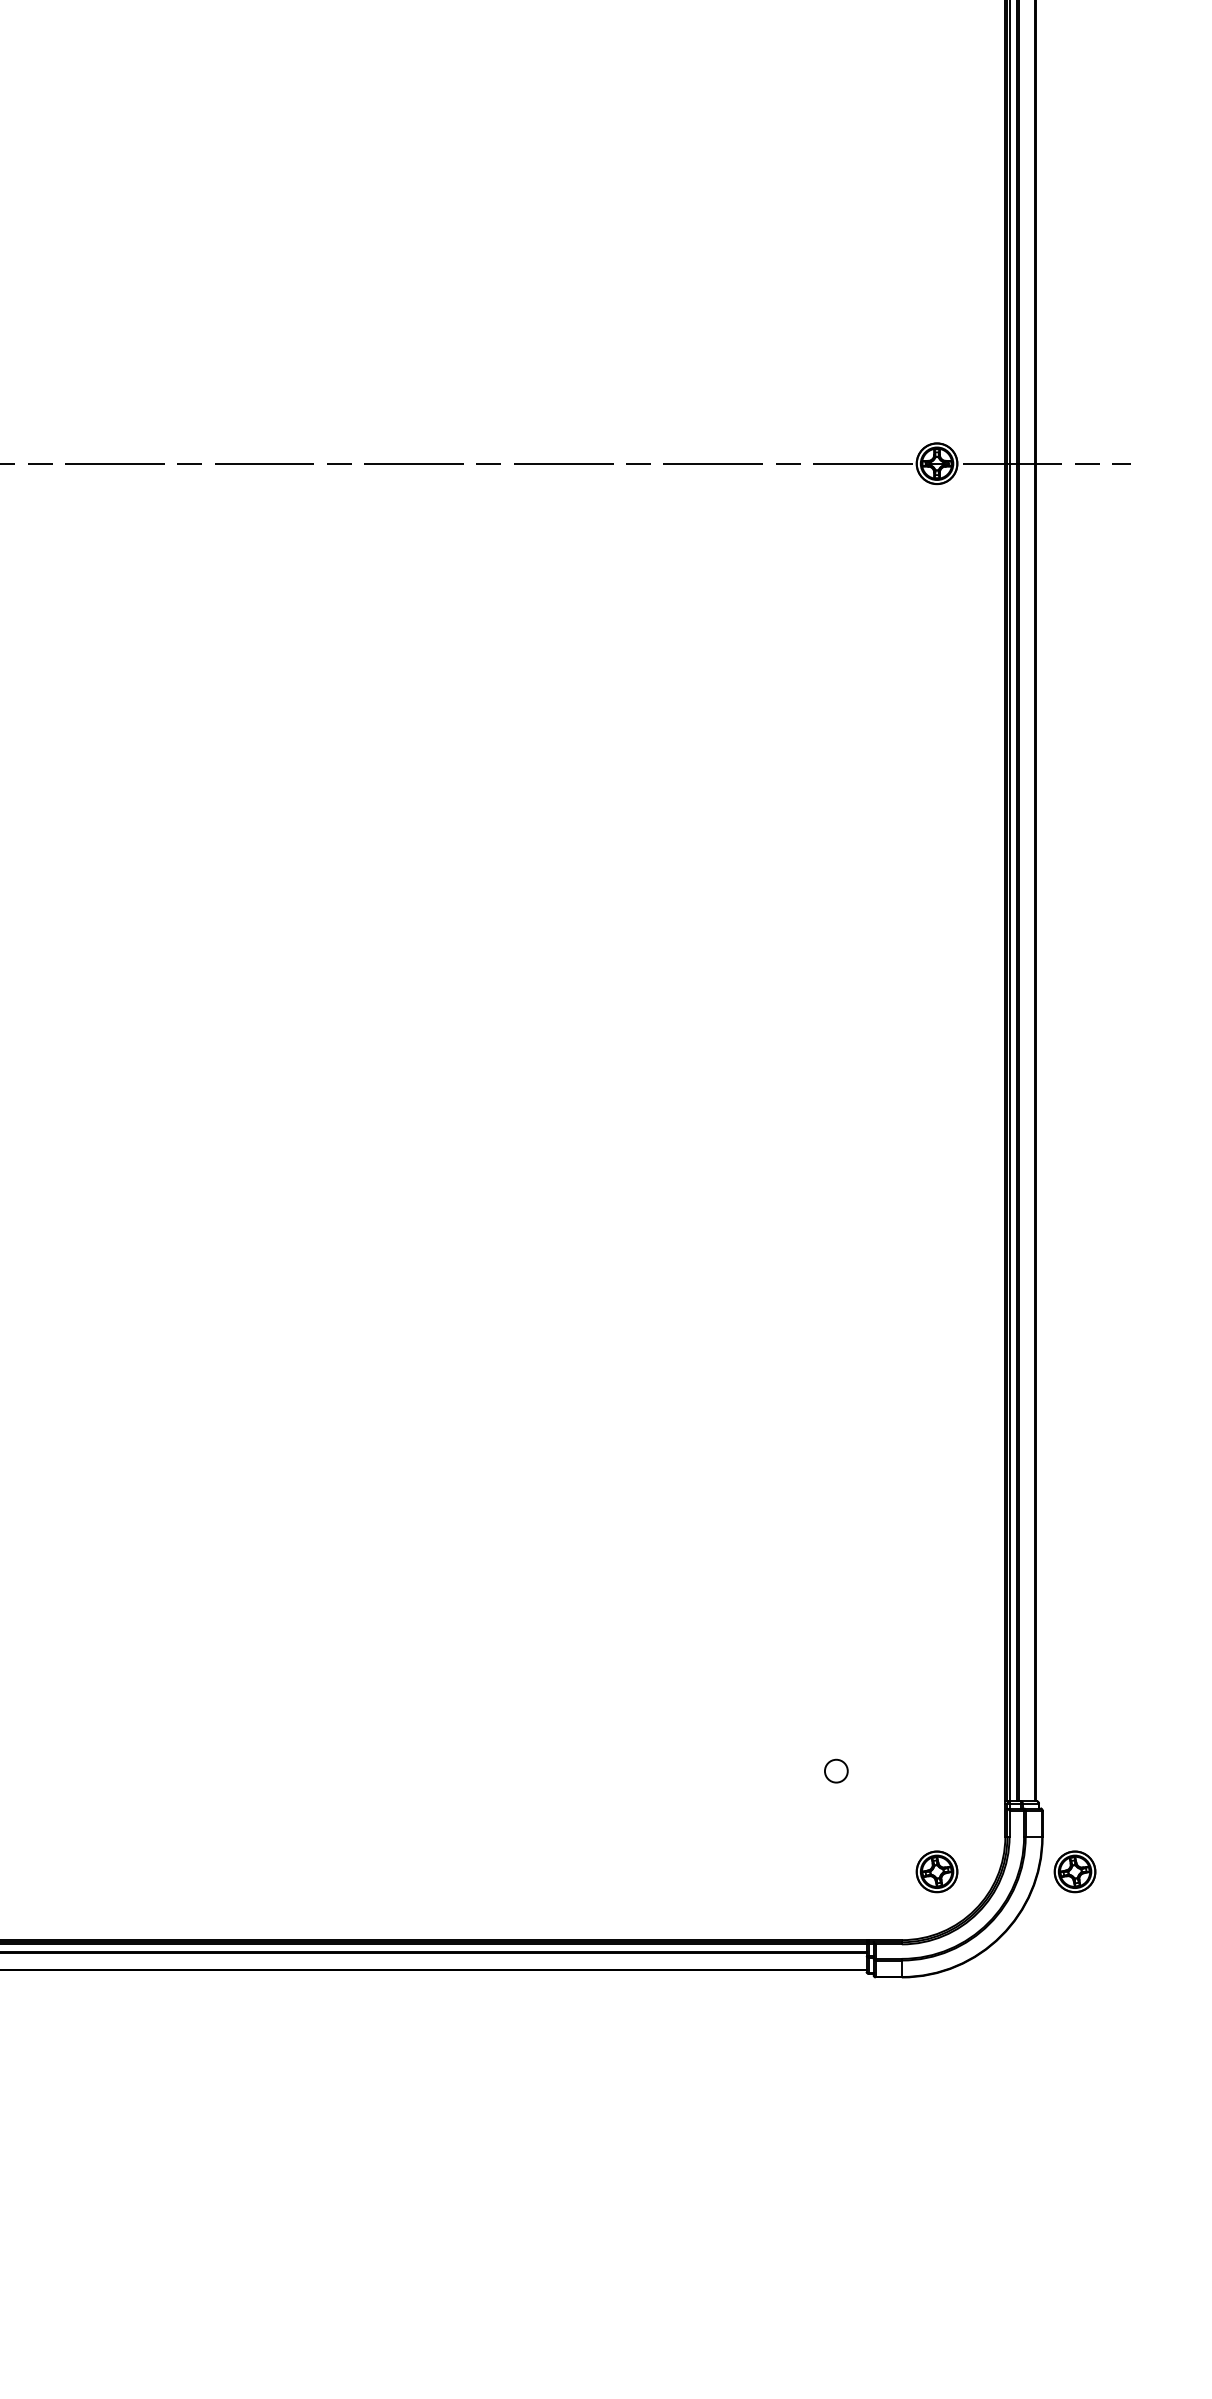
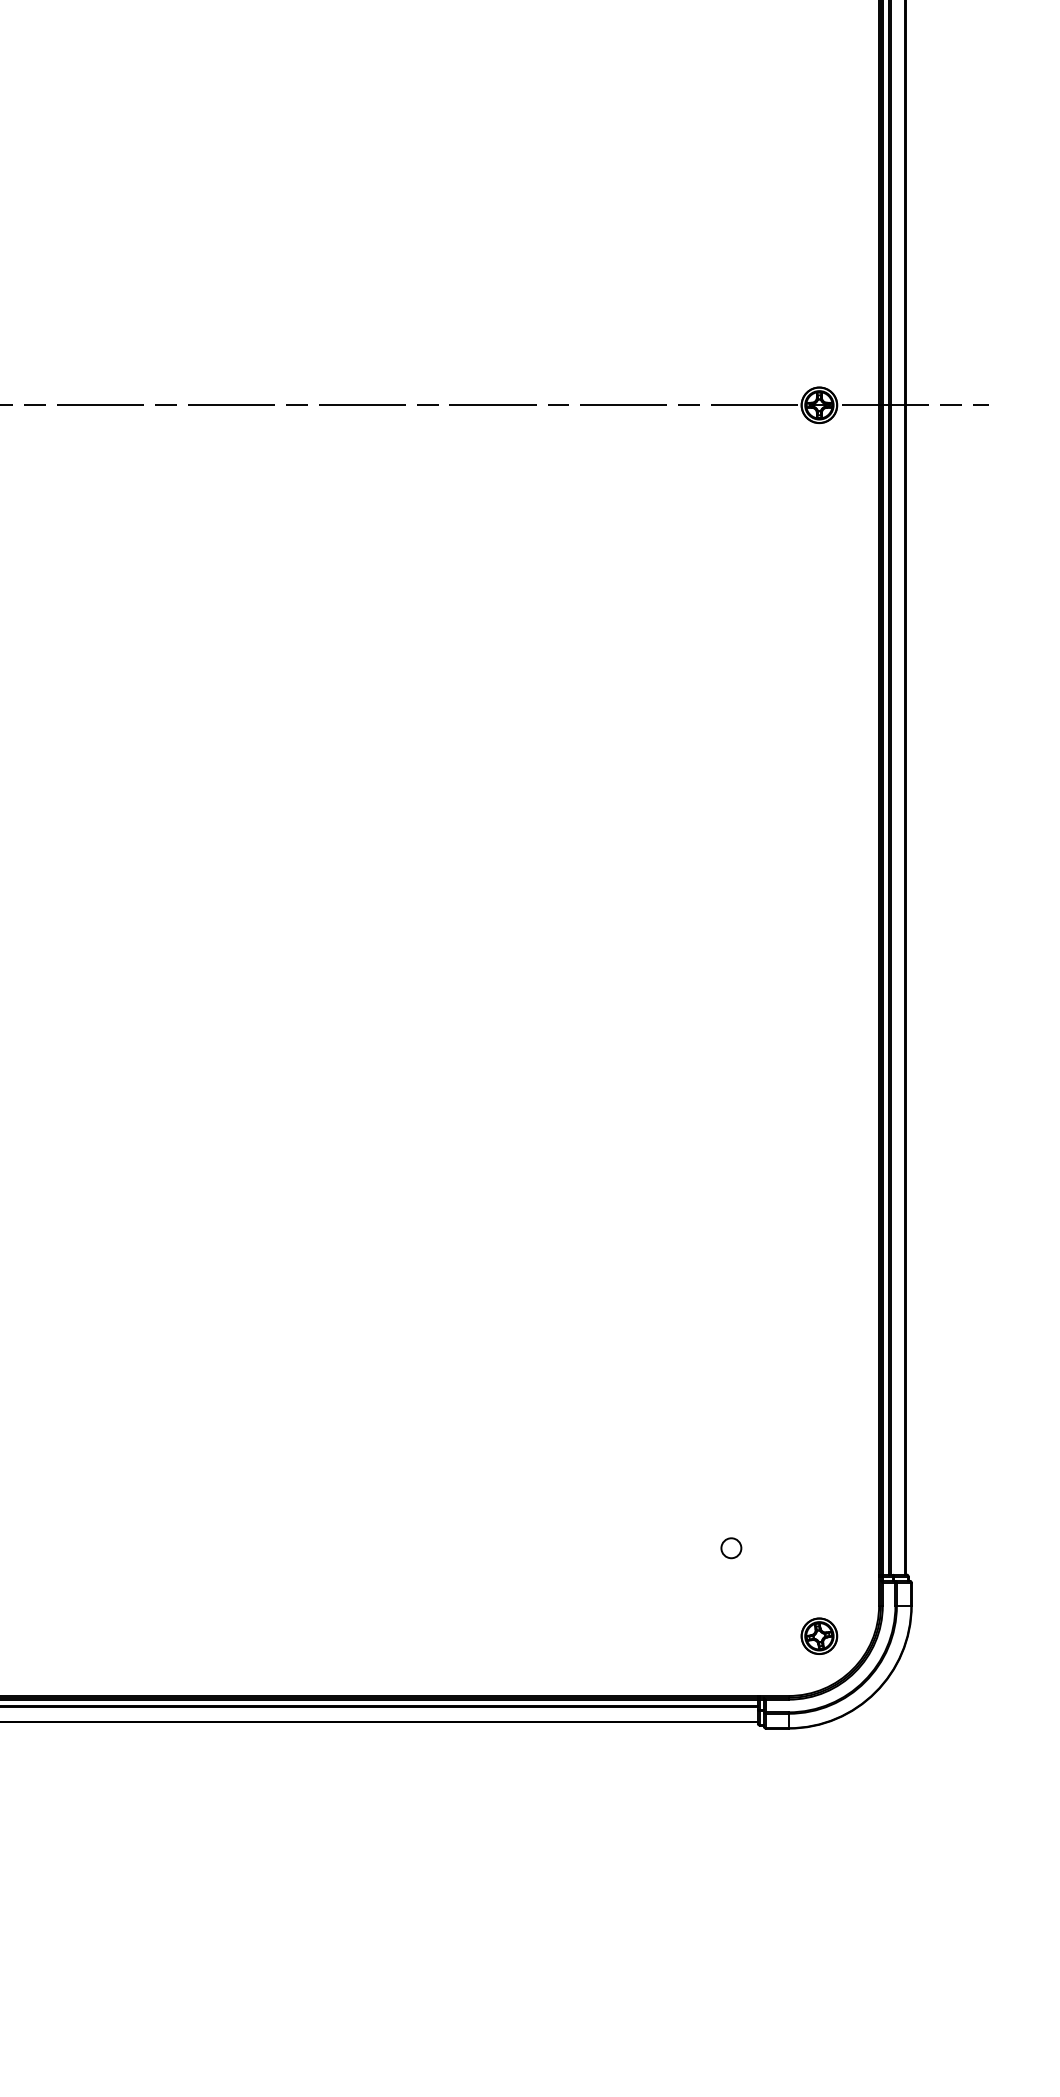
part: (1074, 1871) -> (939, 1635), removed

